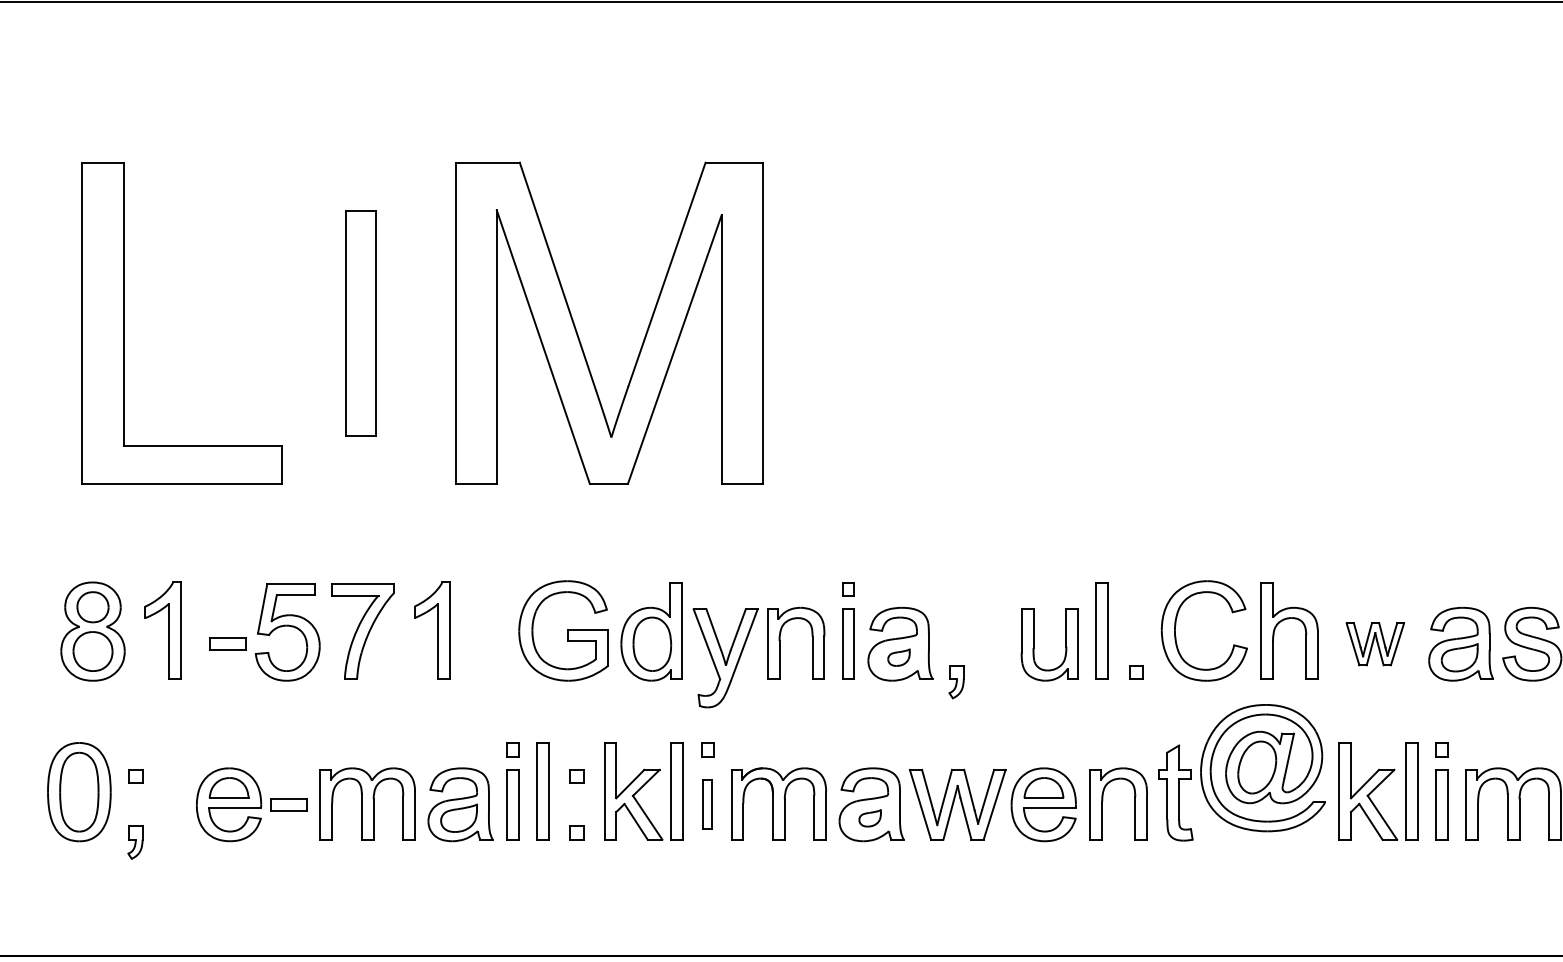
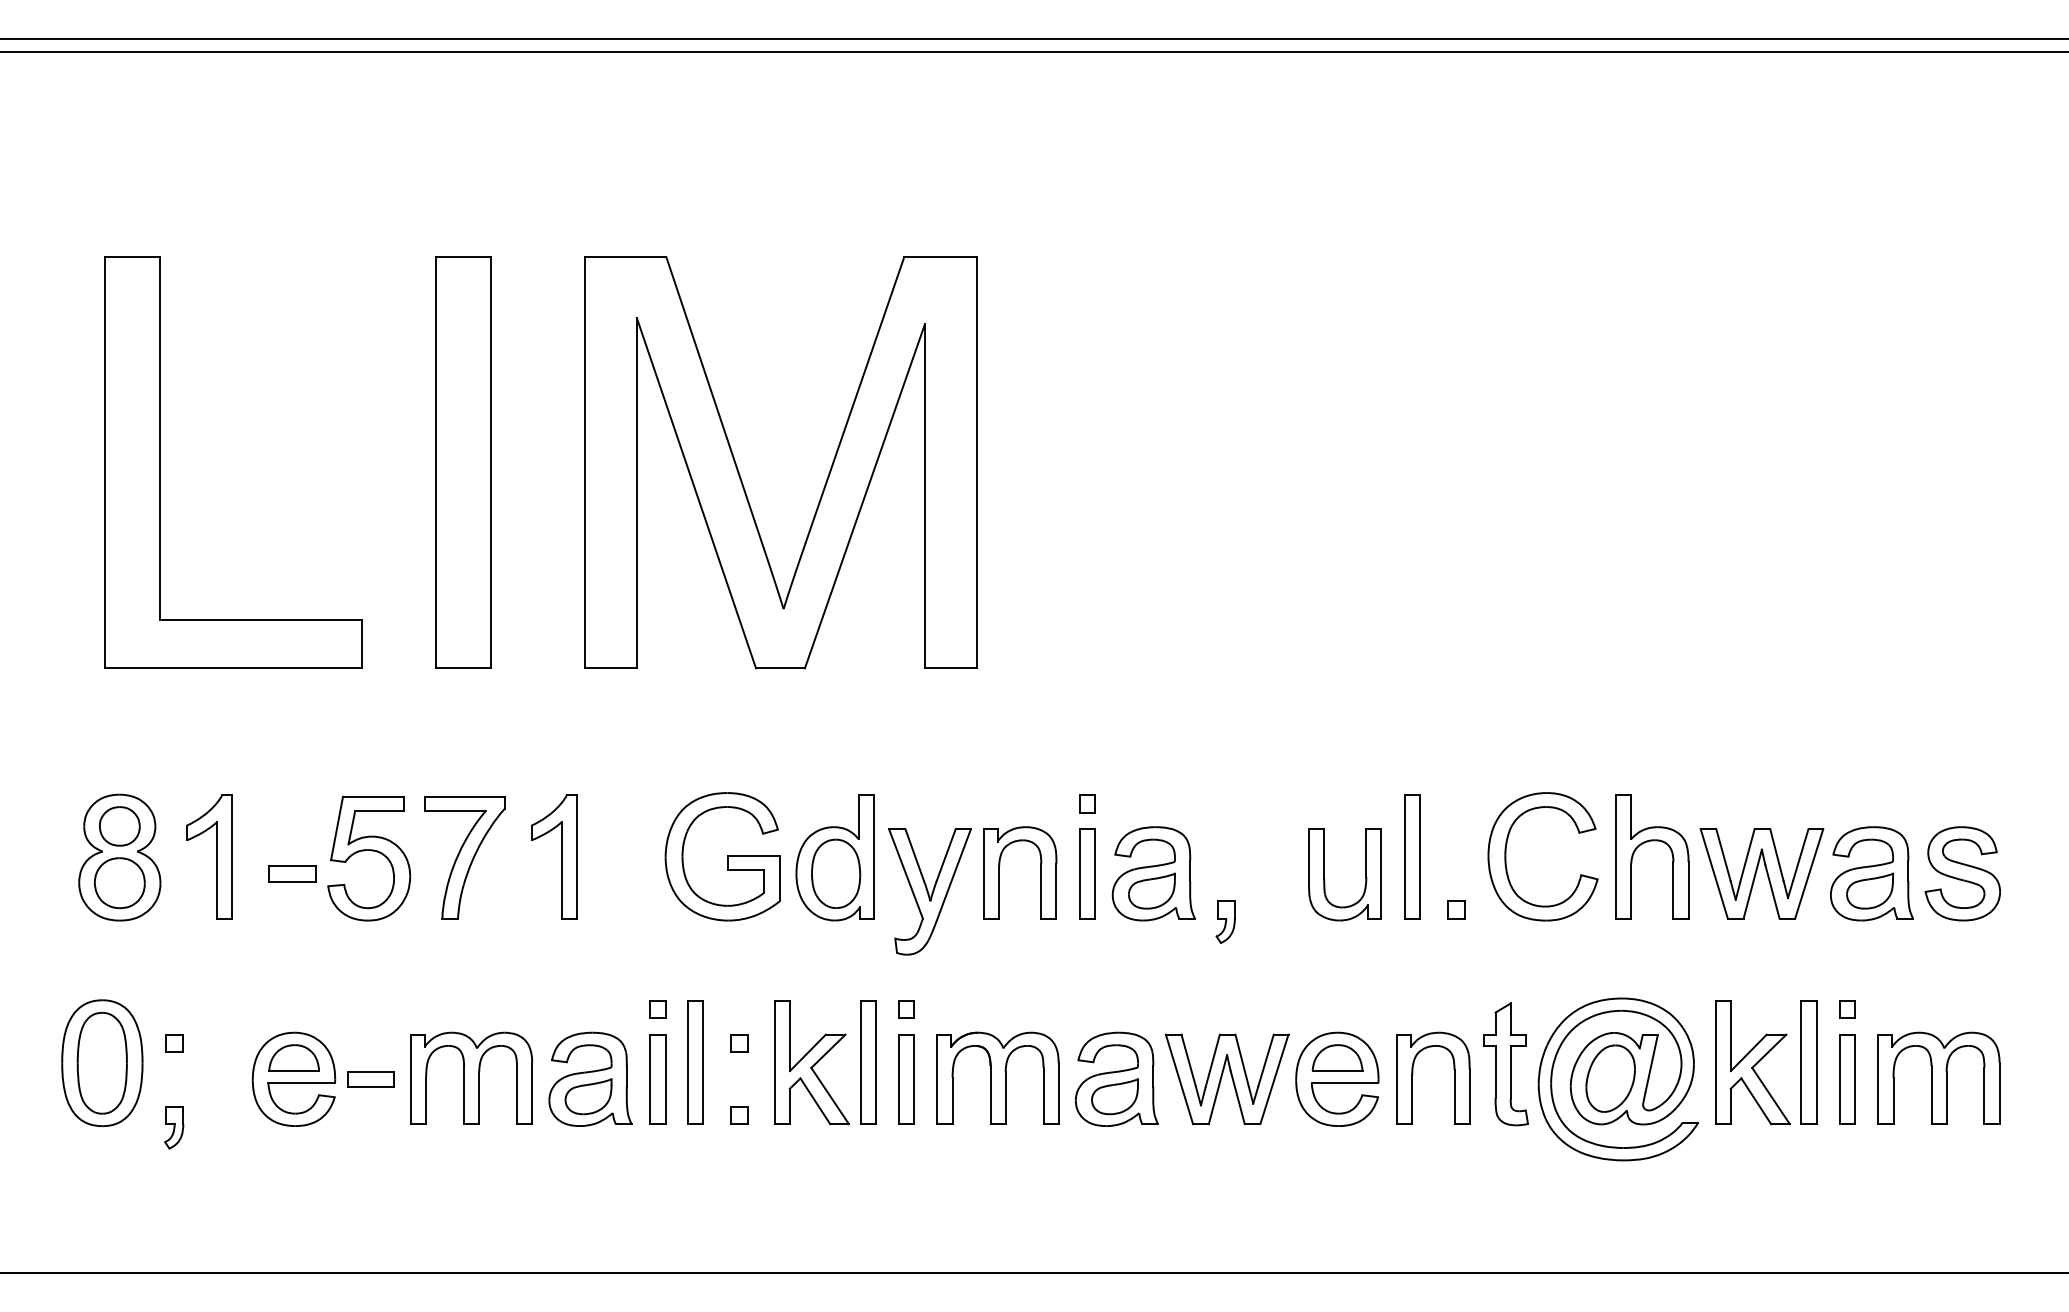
part: (361, 323) -> (463, 462), size x1.43
part: (1374, 644) -> (1761, 873), size x1.67
part: (898, 657) -> (1151, 890), size x1.67
part: (1262, 768) -> (1617, 1079), moved
part: (707, 804) -> (906, 1079), size x1.43
part: (869, 818) -> (1114, 1096), size x1.67

